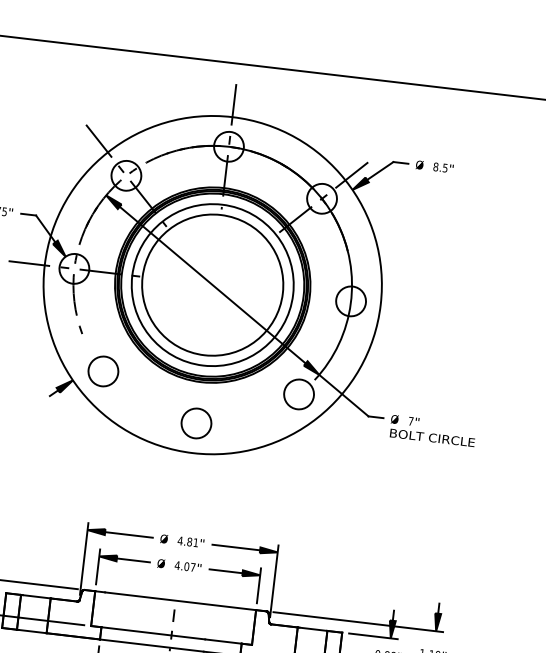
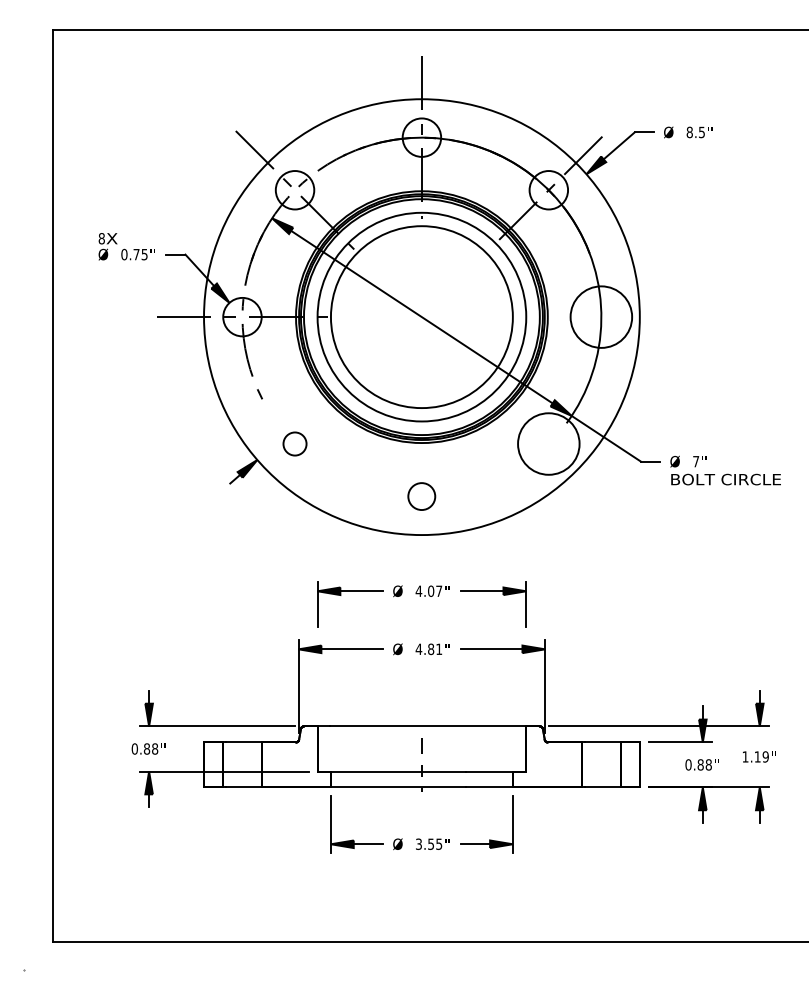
circle: (351, 300) -> (601, 316), size x1.6
circle: (103, 371) -> (294, 443), size x0.6
circle: (298, 394) -> (548, 443), size x1.6
circle: (196, 423) -> (421, 496), size x0.7
part: (178, 569) -> (420, 596), moved

